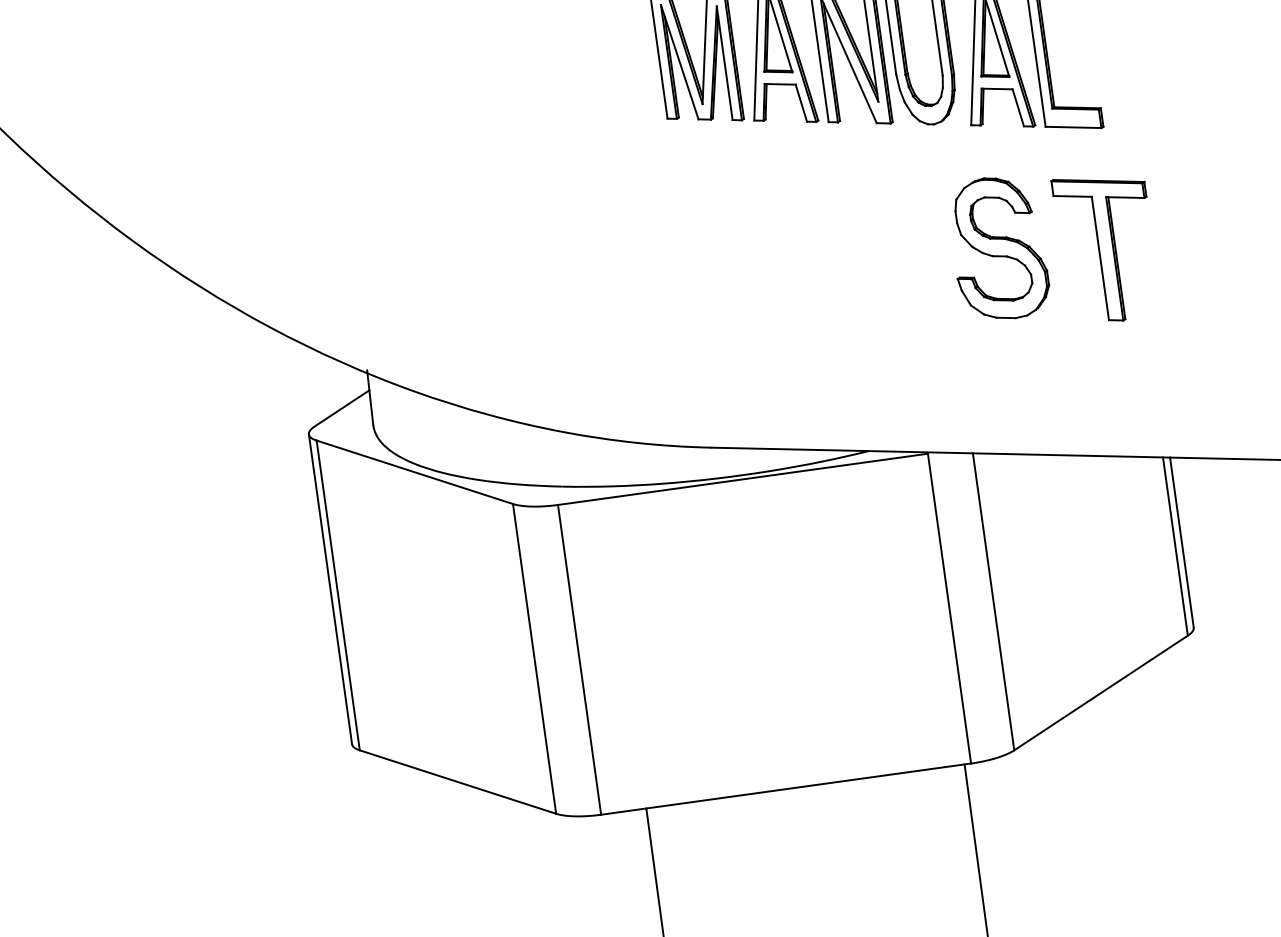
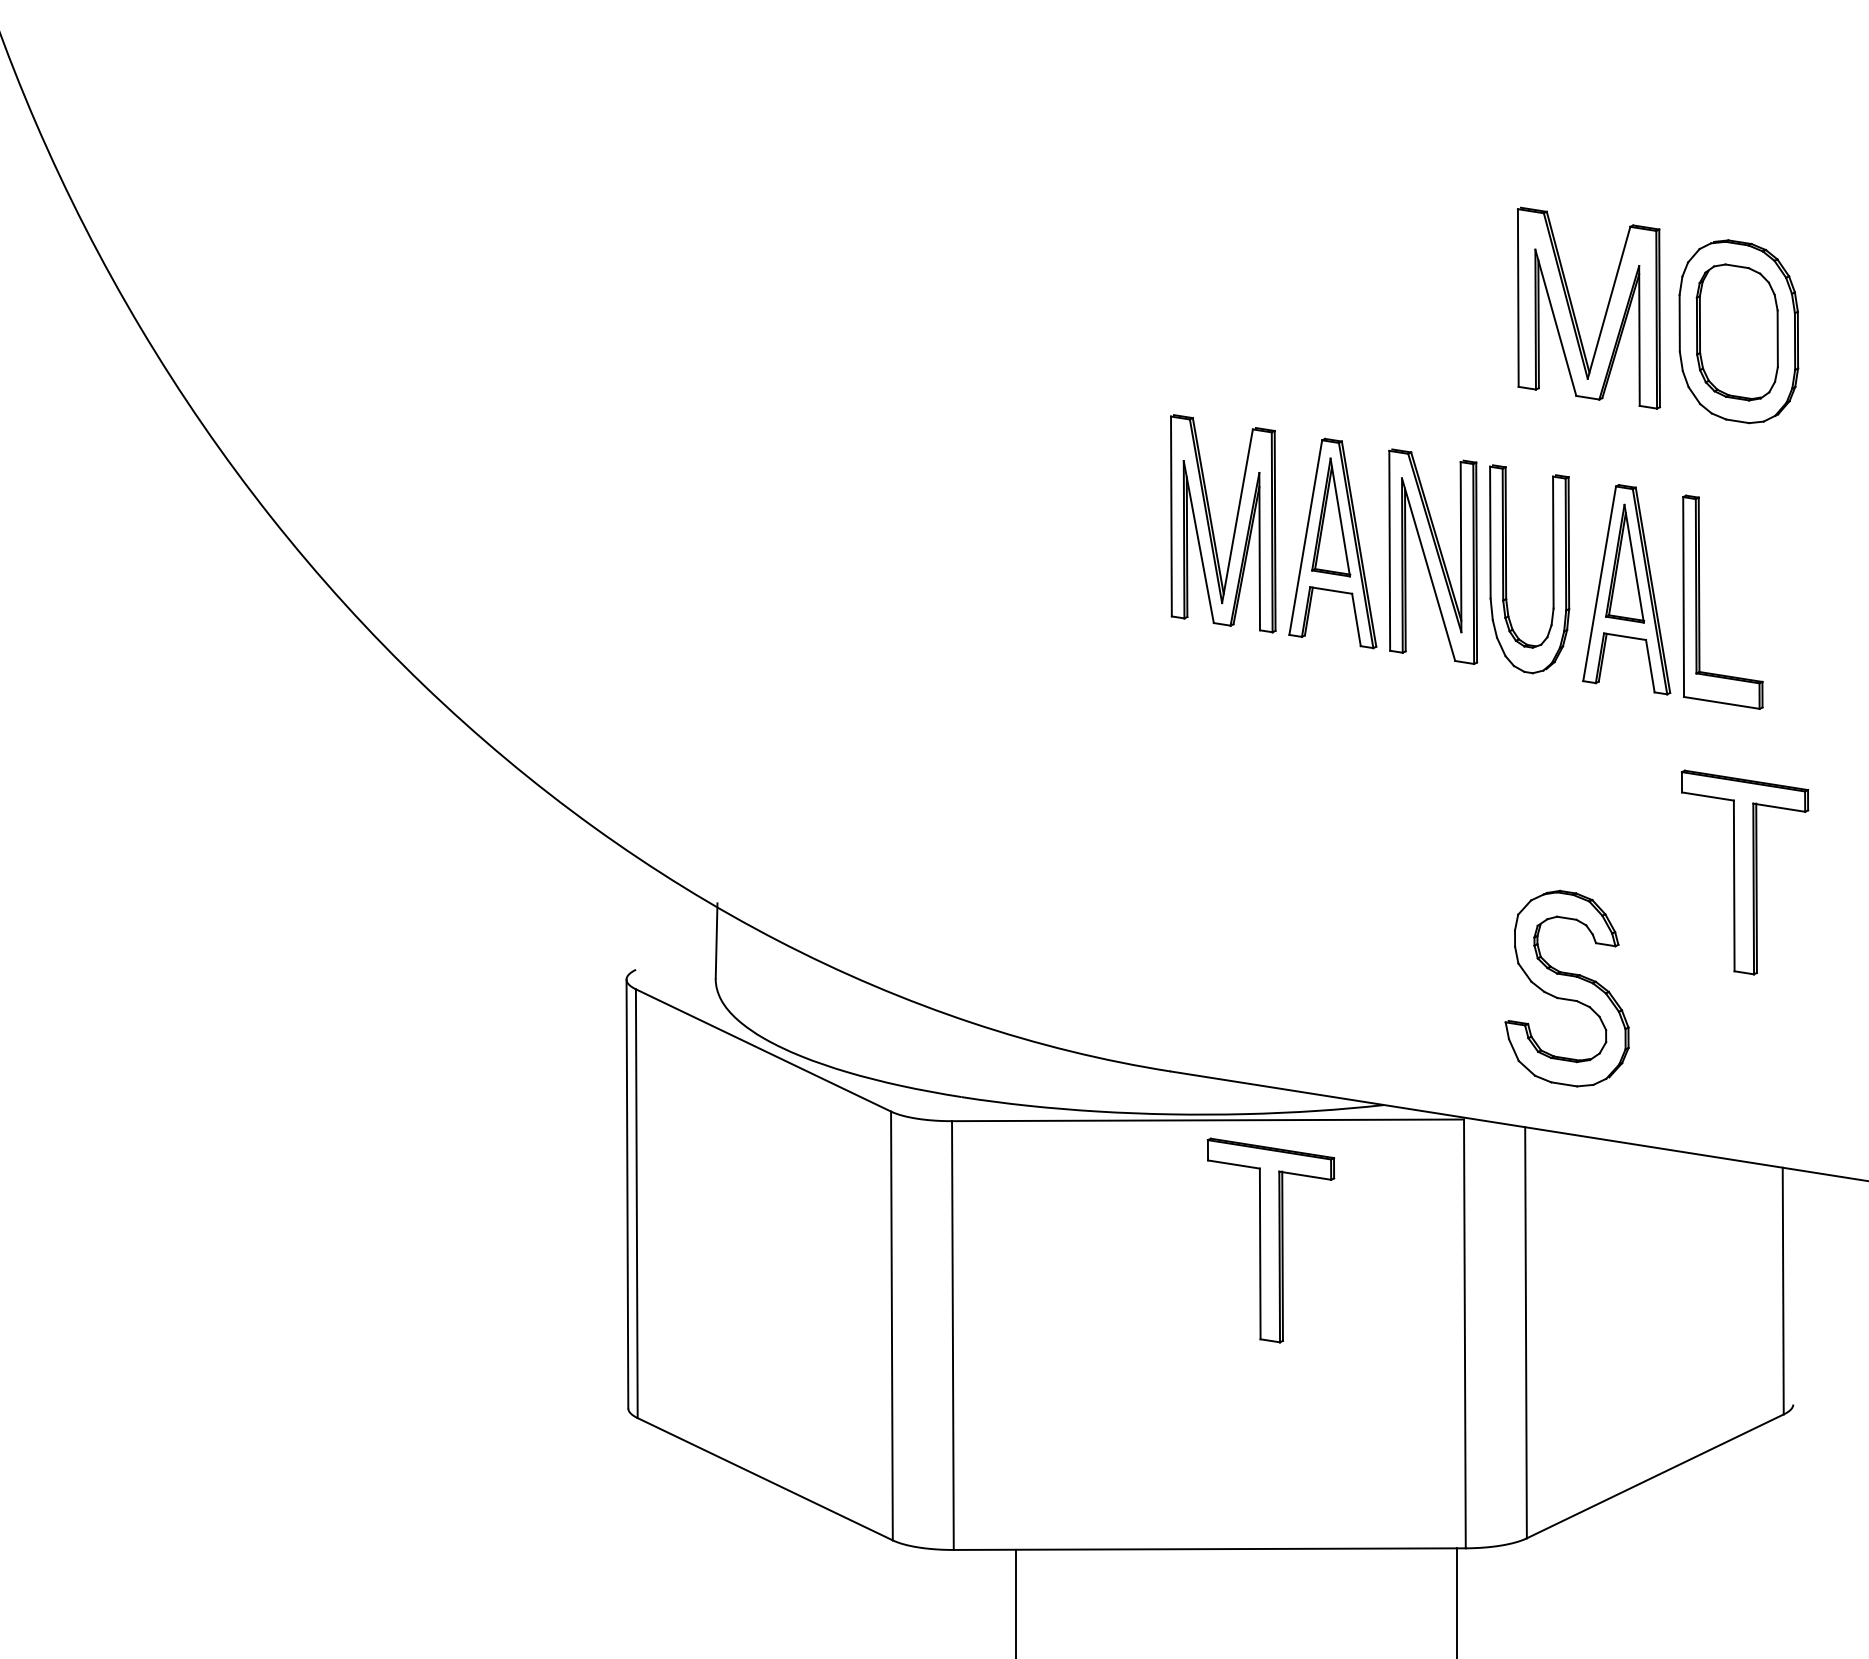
part: (998, 248) -> (1566, 988), moved
line: (342, 407) -> (676, 949), removed
line: (1181, 542) -> (1792, 1286), removed
part: (800, 560) -> (1271, 1240), added

